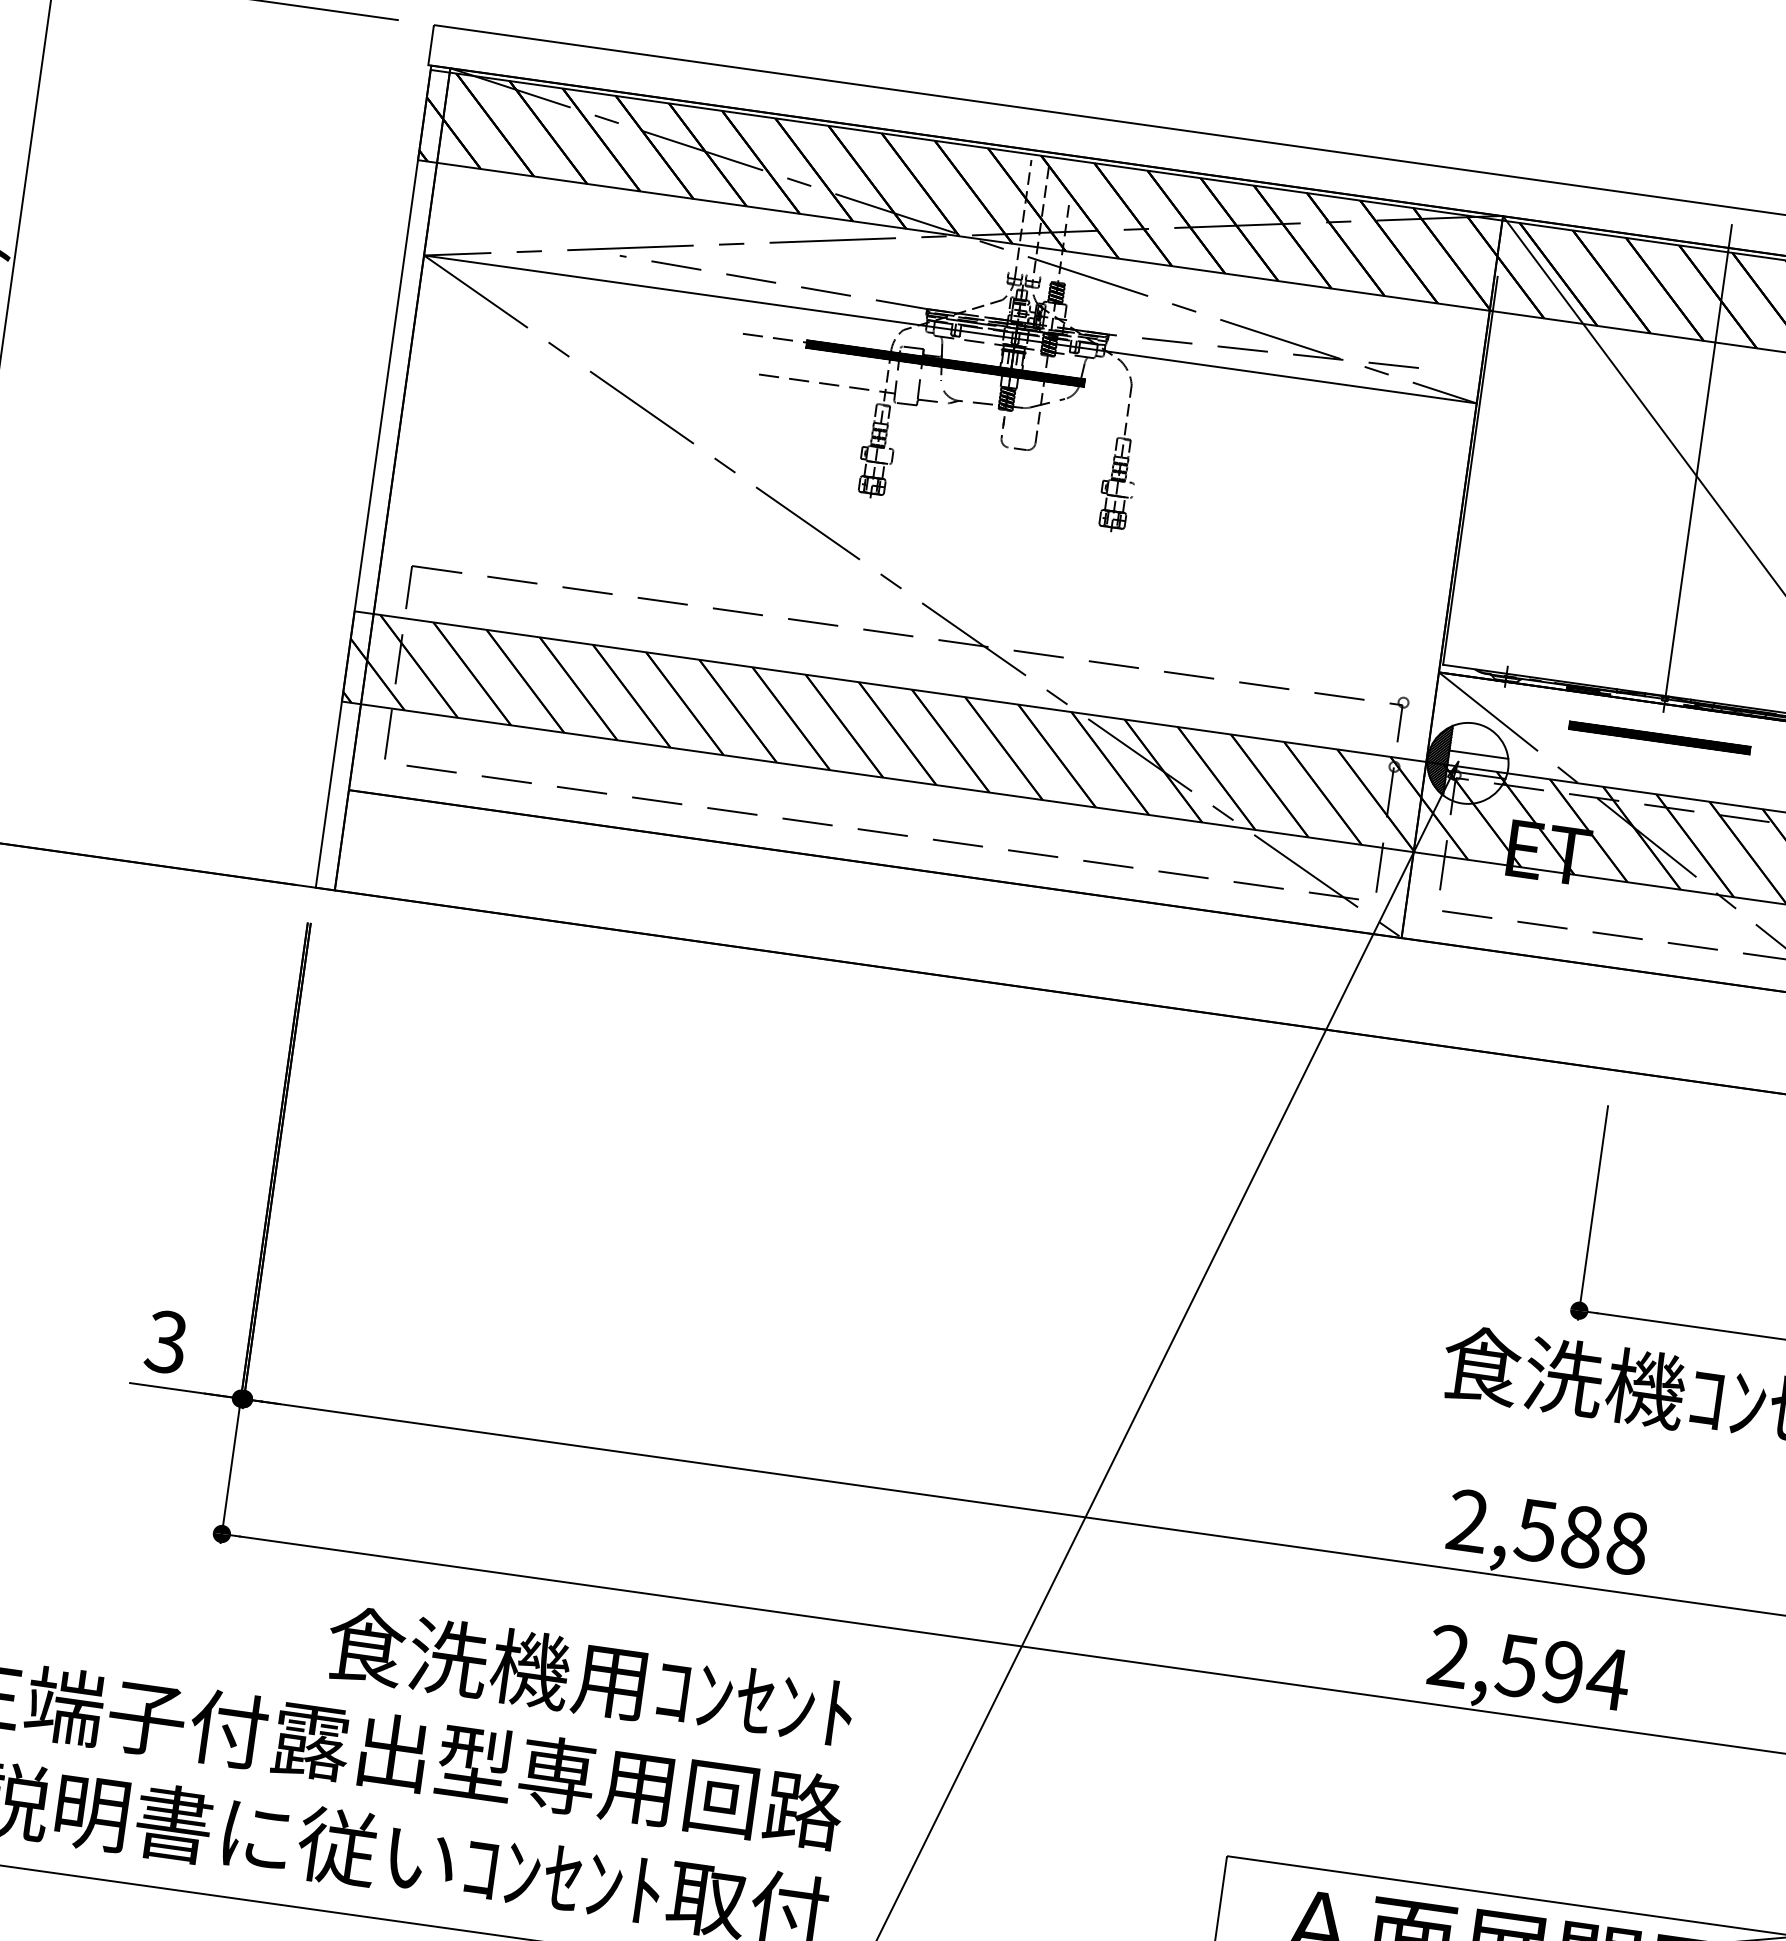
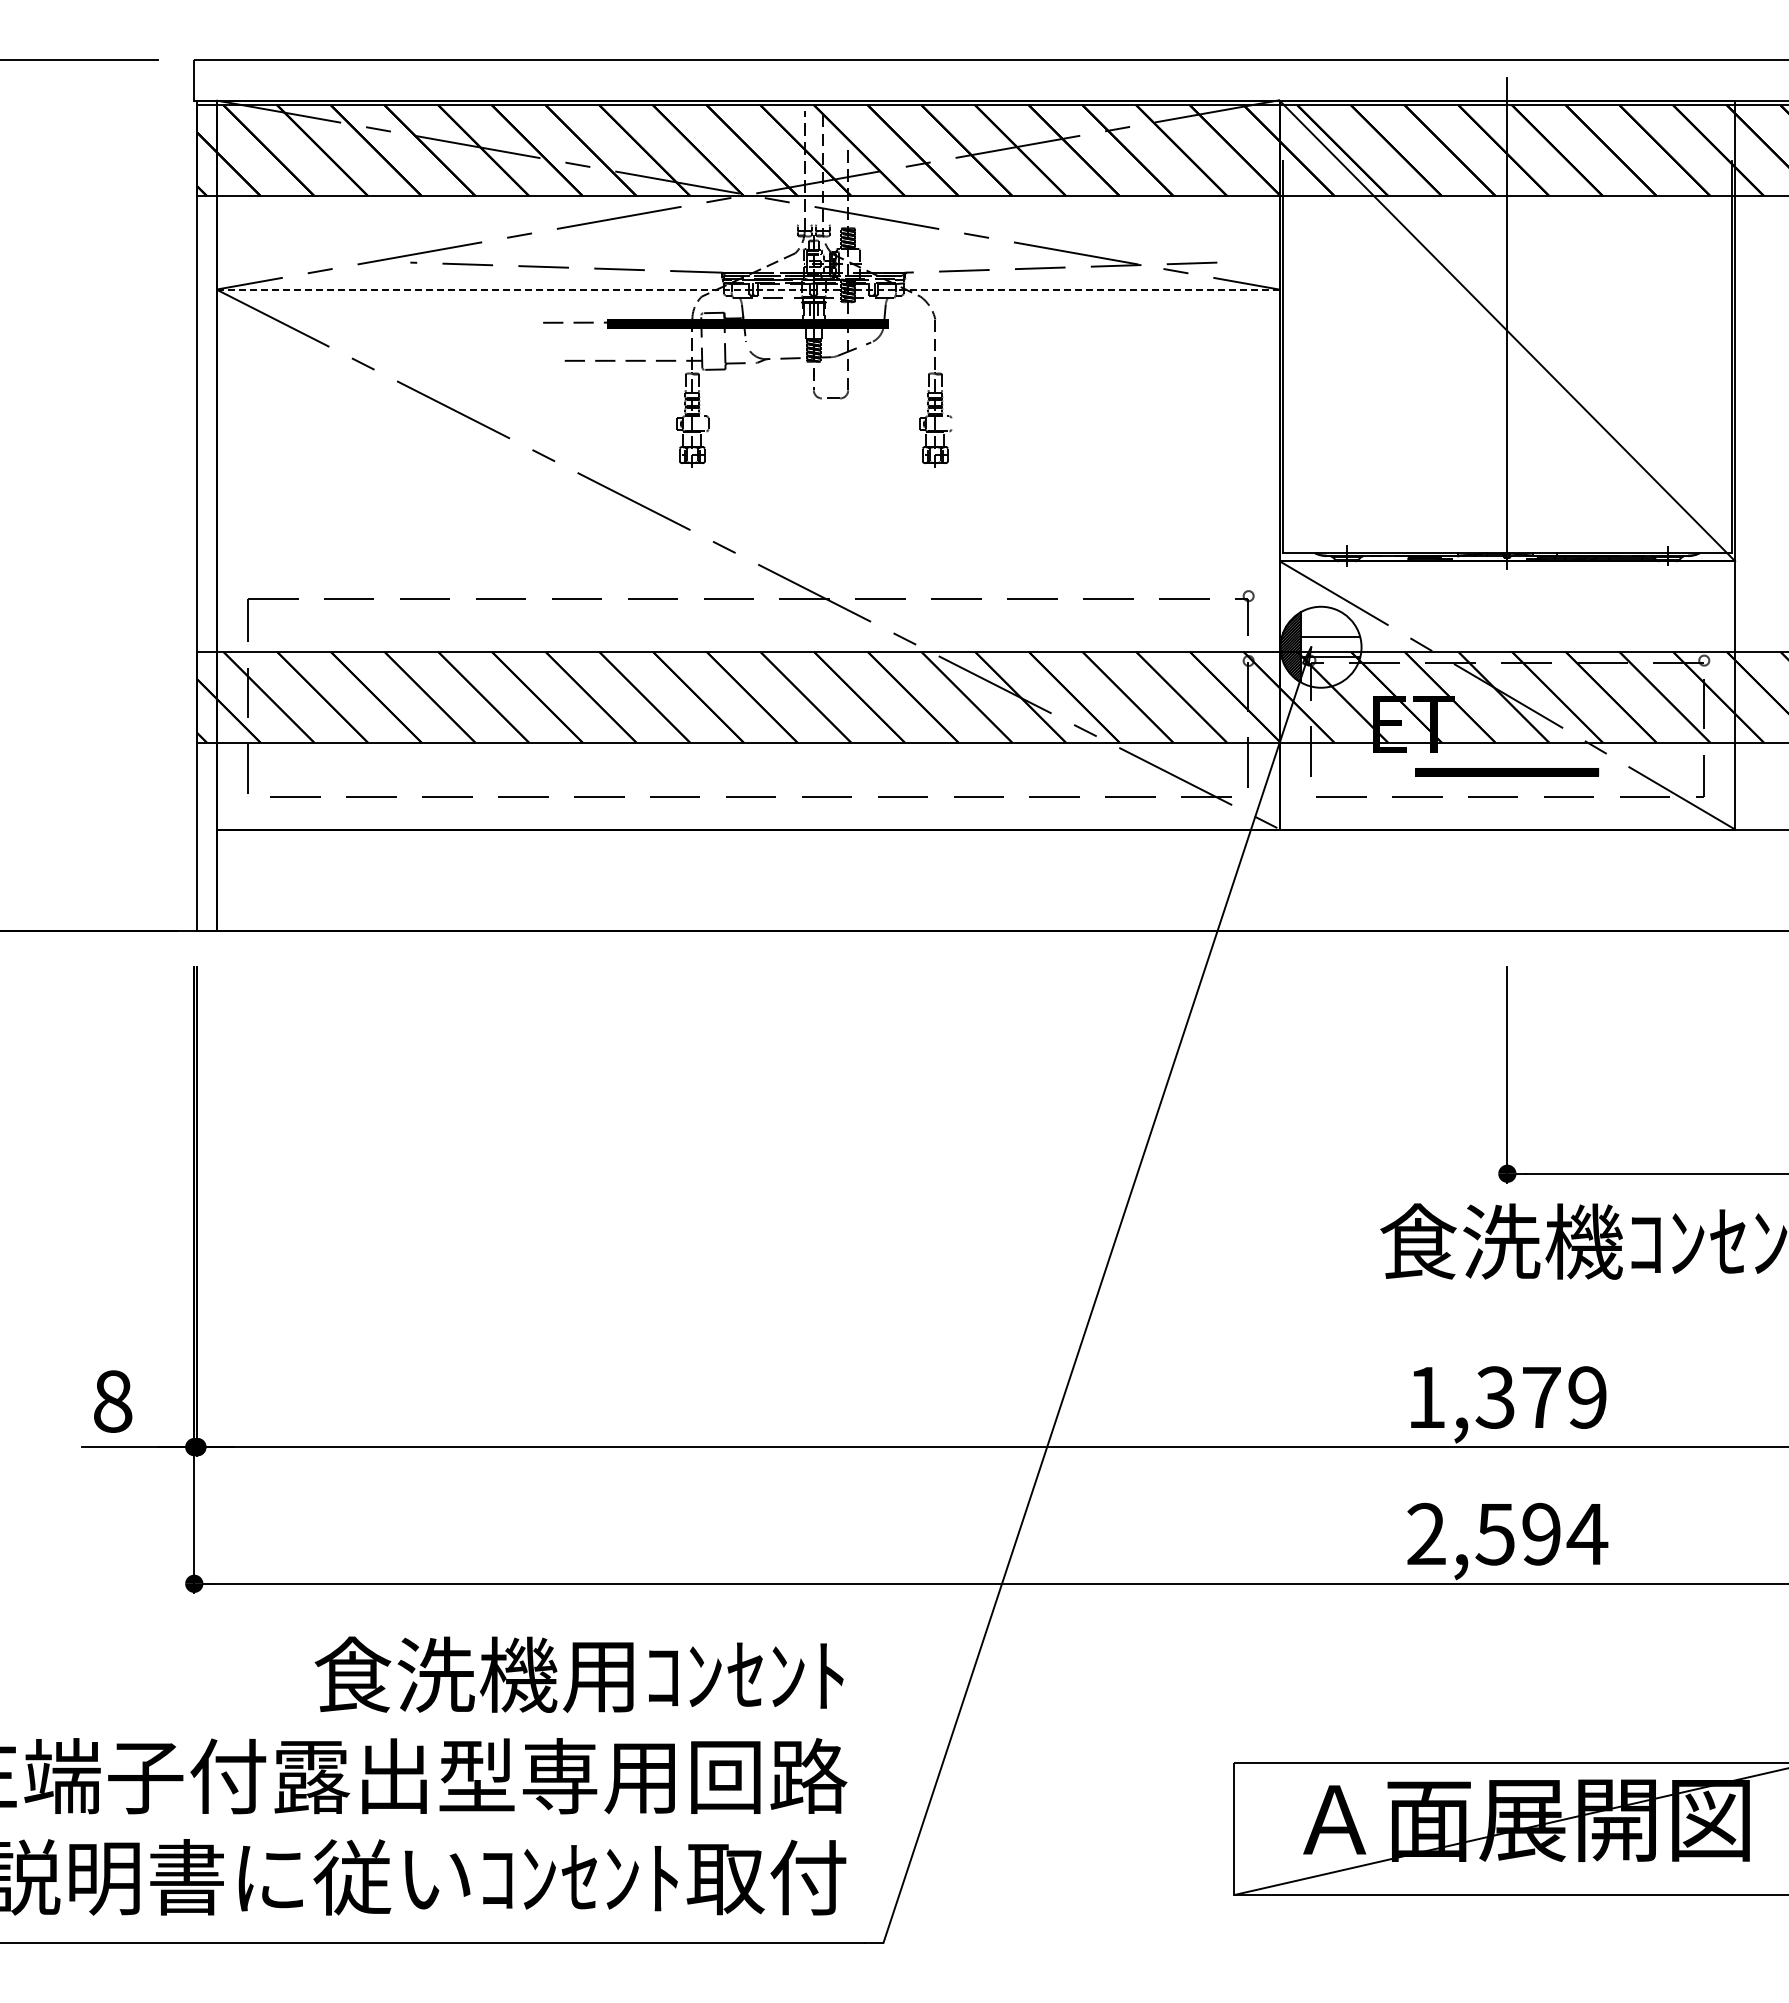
line: (950, 329) -> (748, 289), solid -> dashed
part: (1659, 738) -> (1507, 772), moved
text: (166, 1342) -> (112, 1401), 3 -> 8
text: (1547, 1532) -> (1506, 1397), 2,588 -> 1,379

